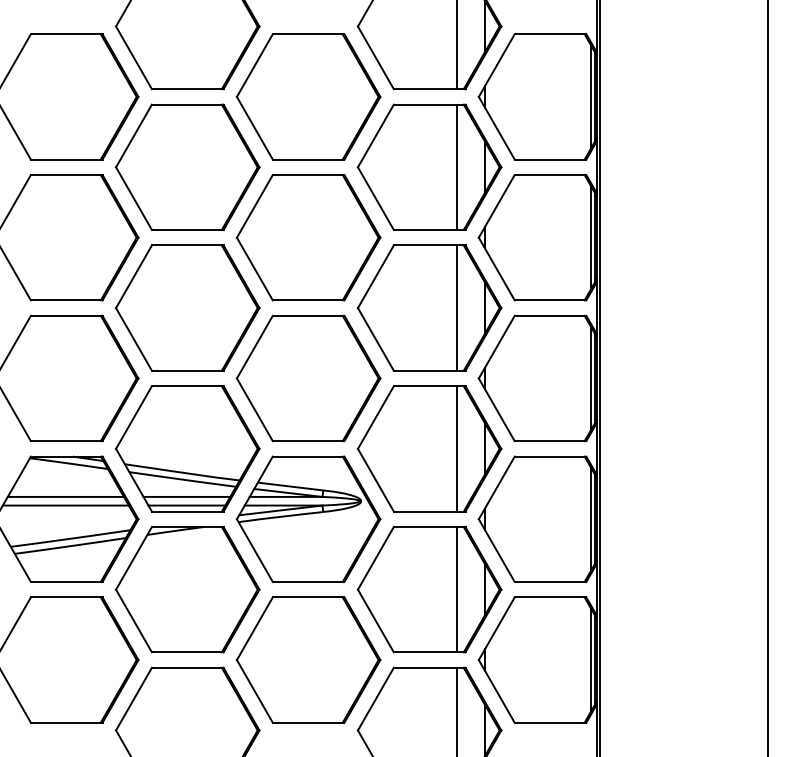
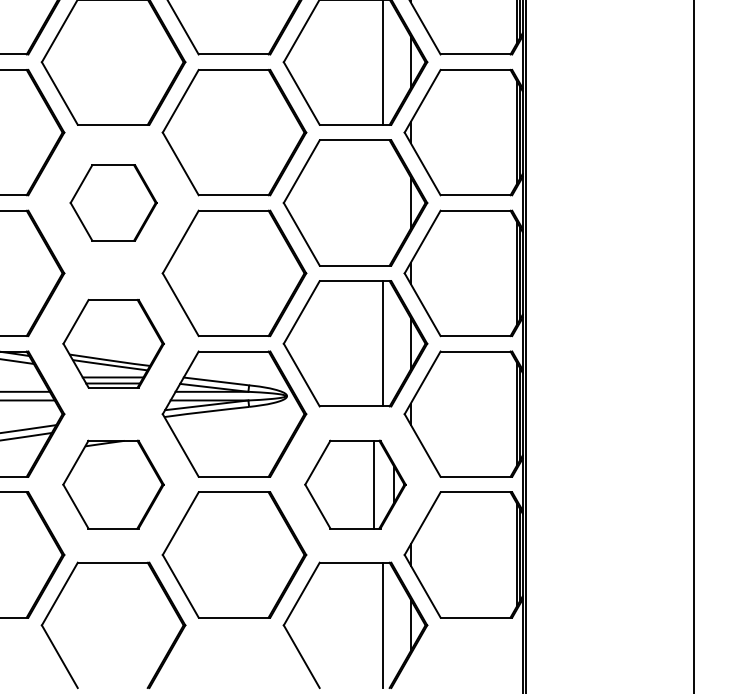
part: (187, 307) -> (113, 202), size x0.6
line: (456, 307) -> (382, 202), removed
part: (187, 448) -> (113, 343), size x0.7
part: (187, 589) -> (113, 484), size x0.7
part: (429, 589) -> (355, 484), size x0.7

